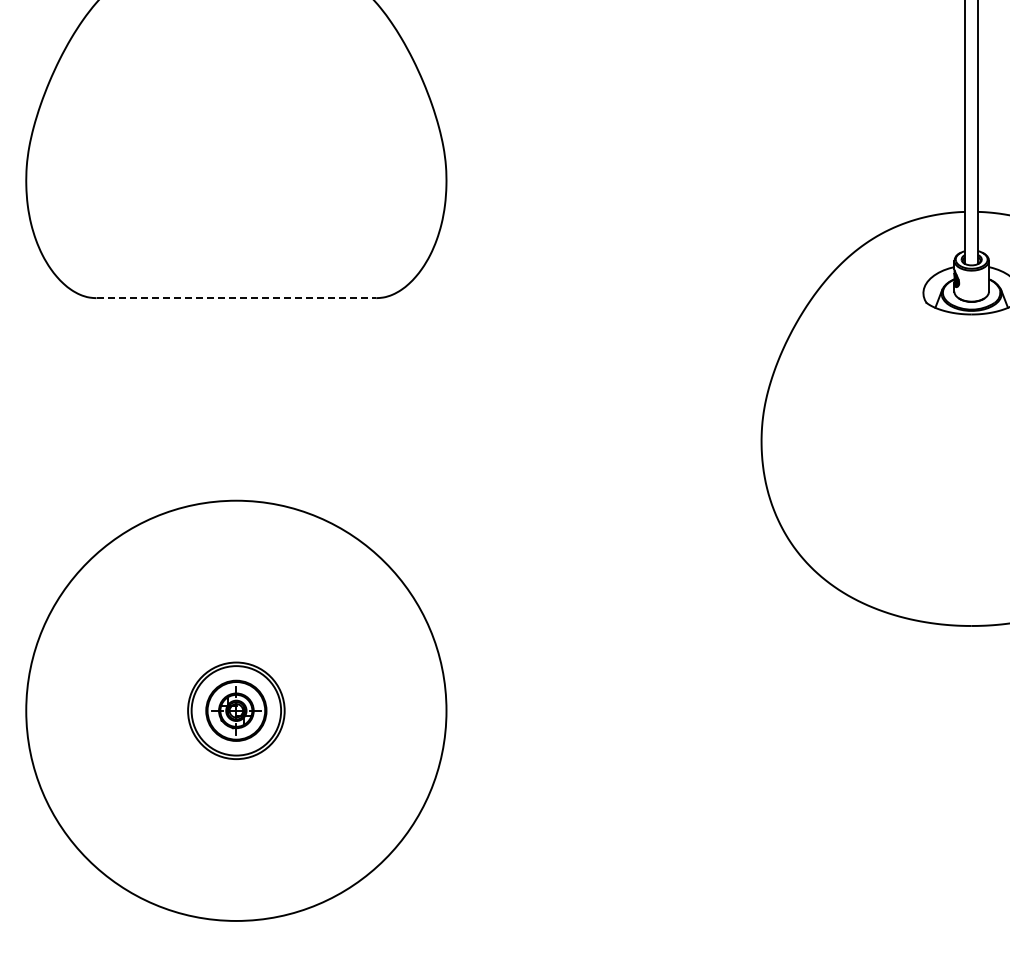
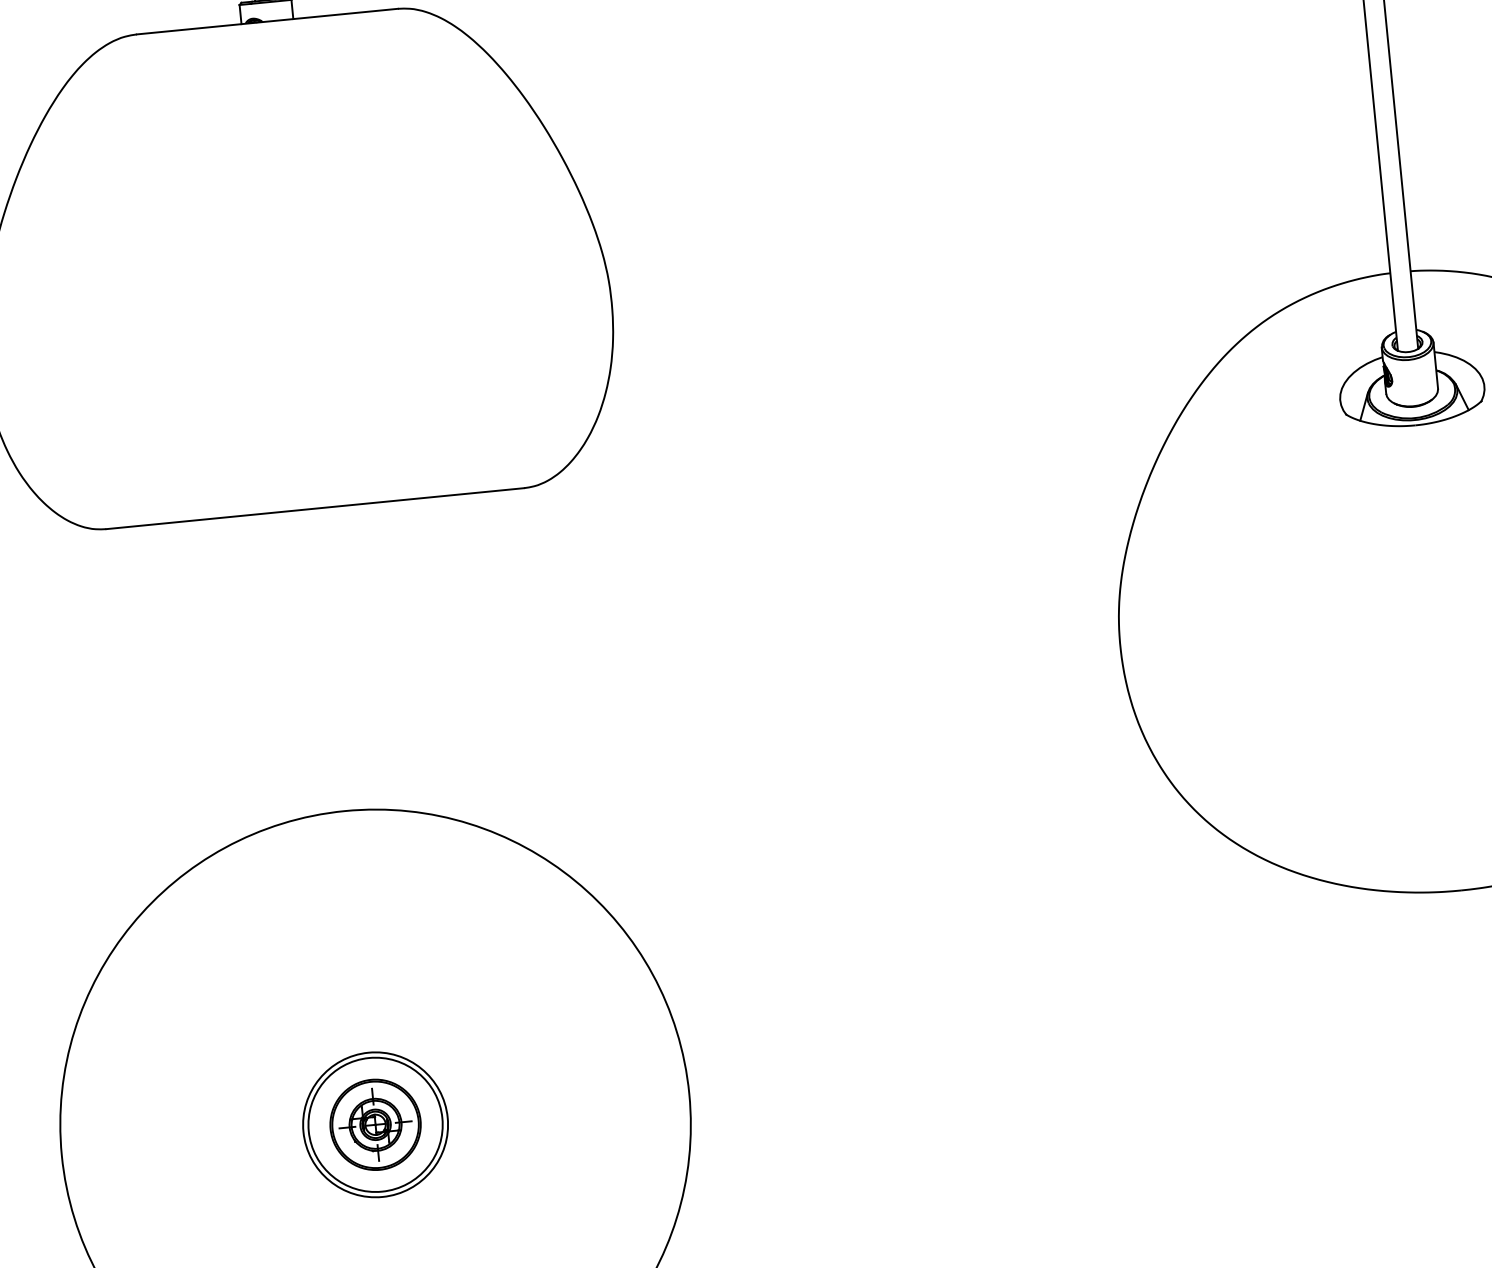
line: (236, 298) -> (315, 509), dashed -> solid

